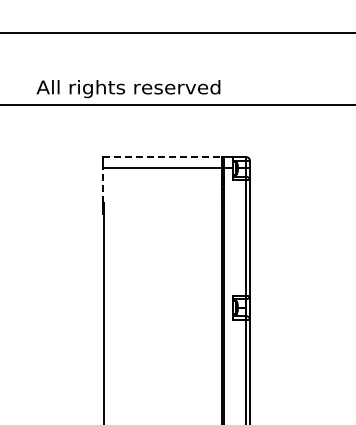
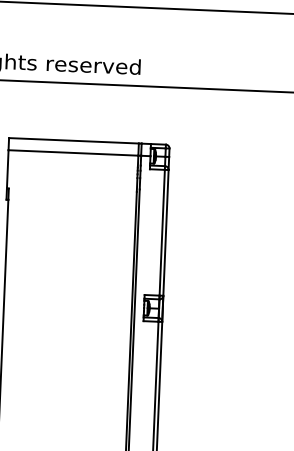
line: (162, 157) -> (74, 141), dashed -> solid
line: (102, 185) -> (7, 168), dashed -> solid

